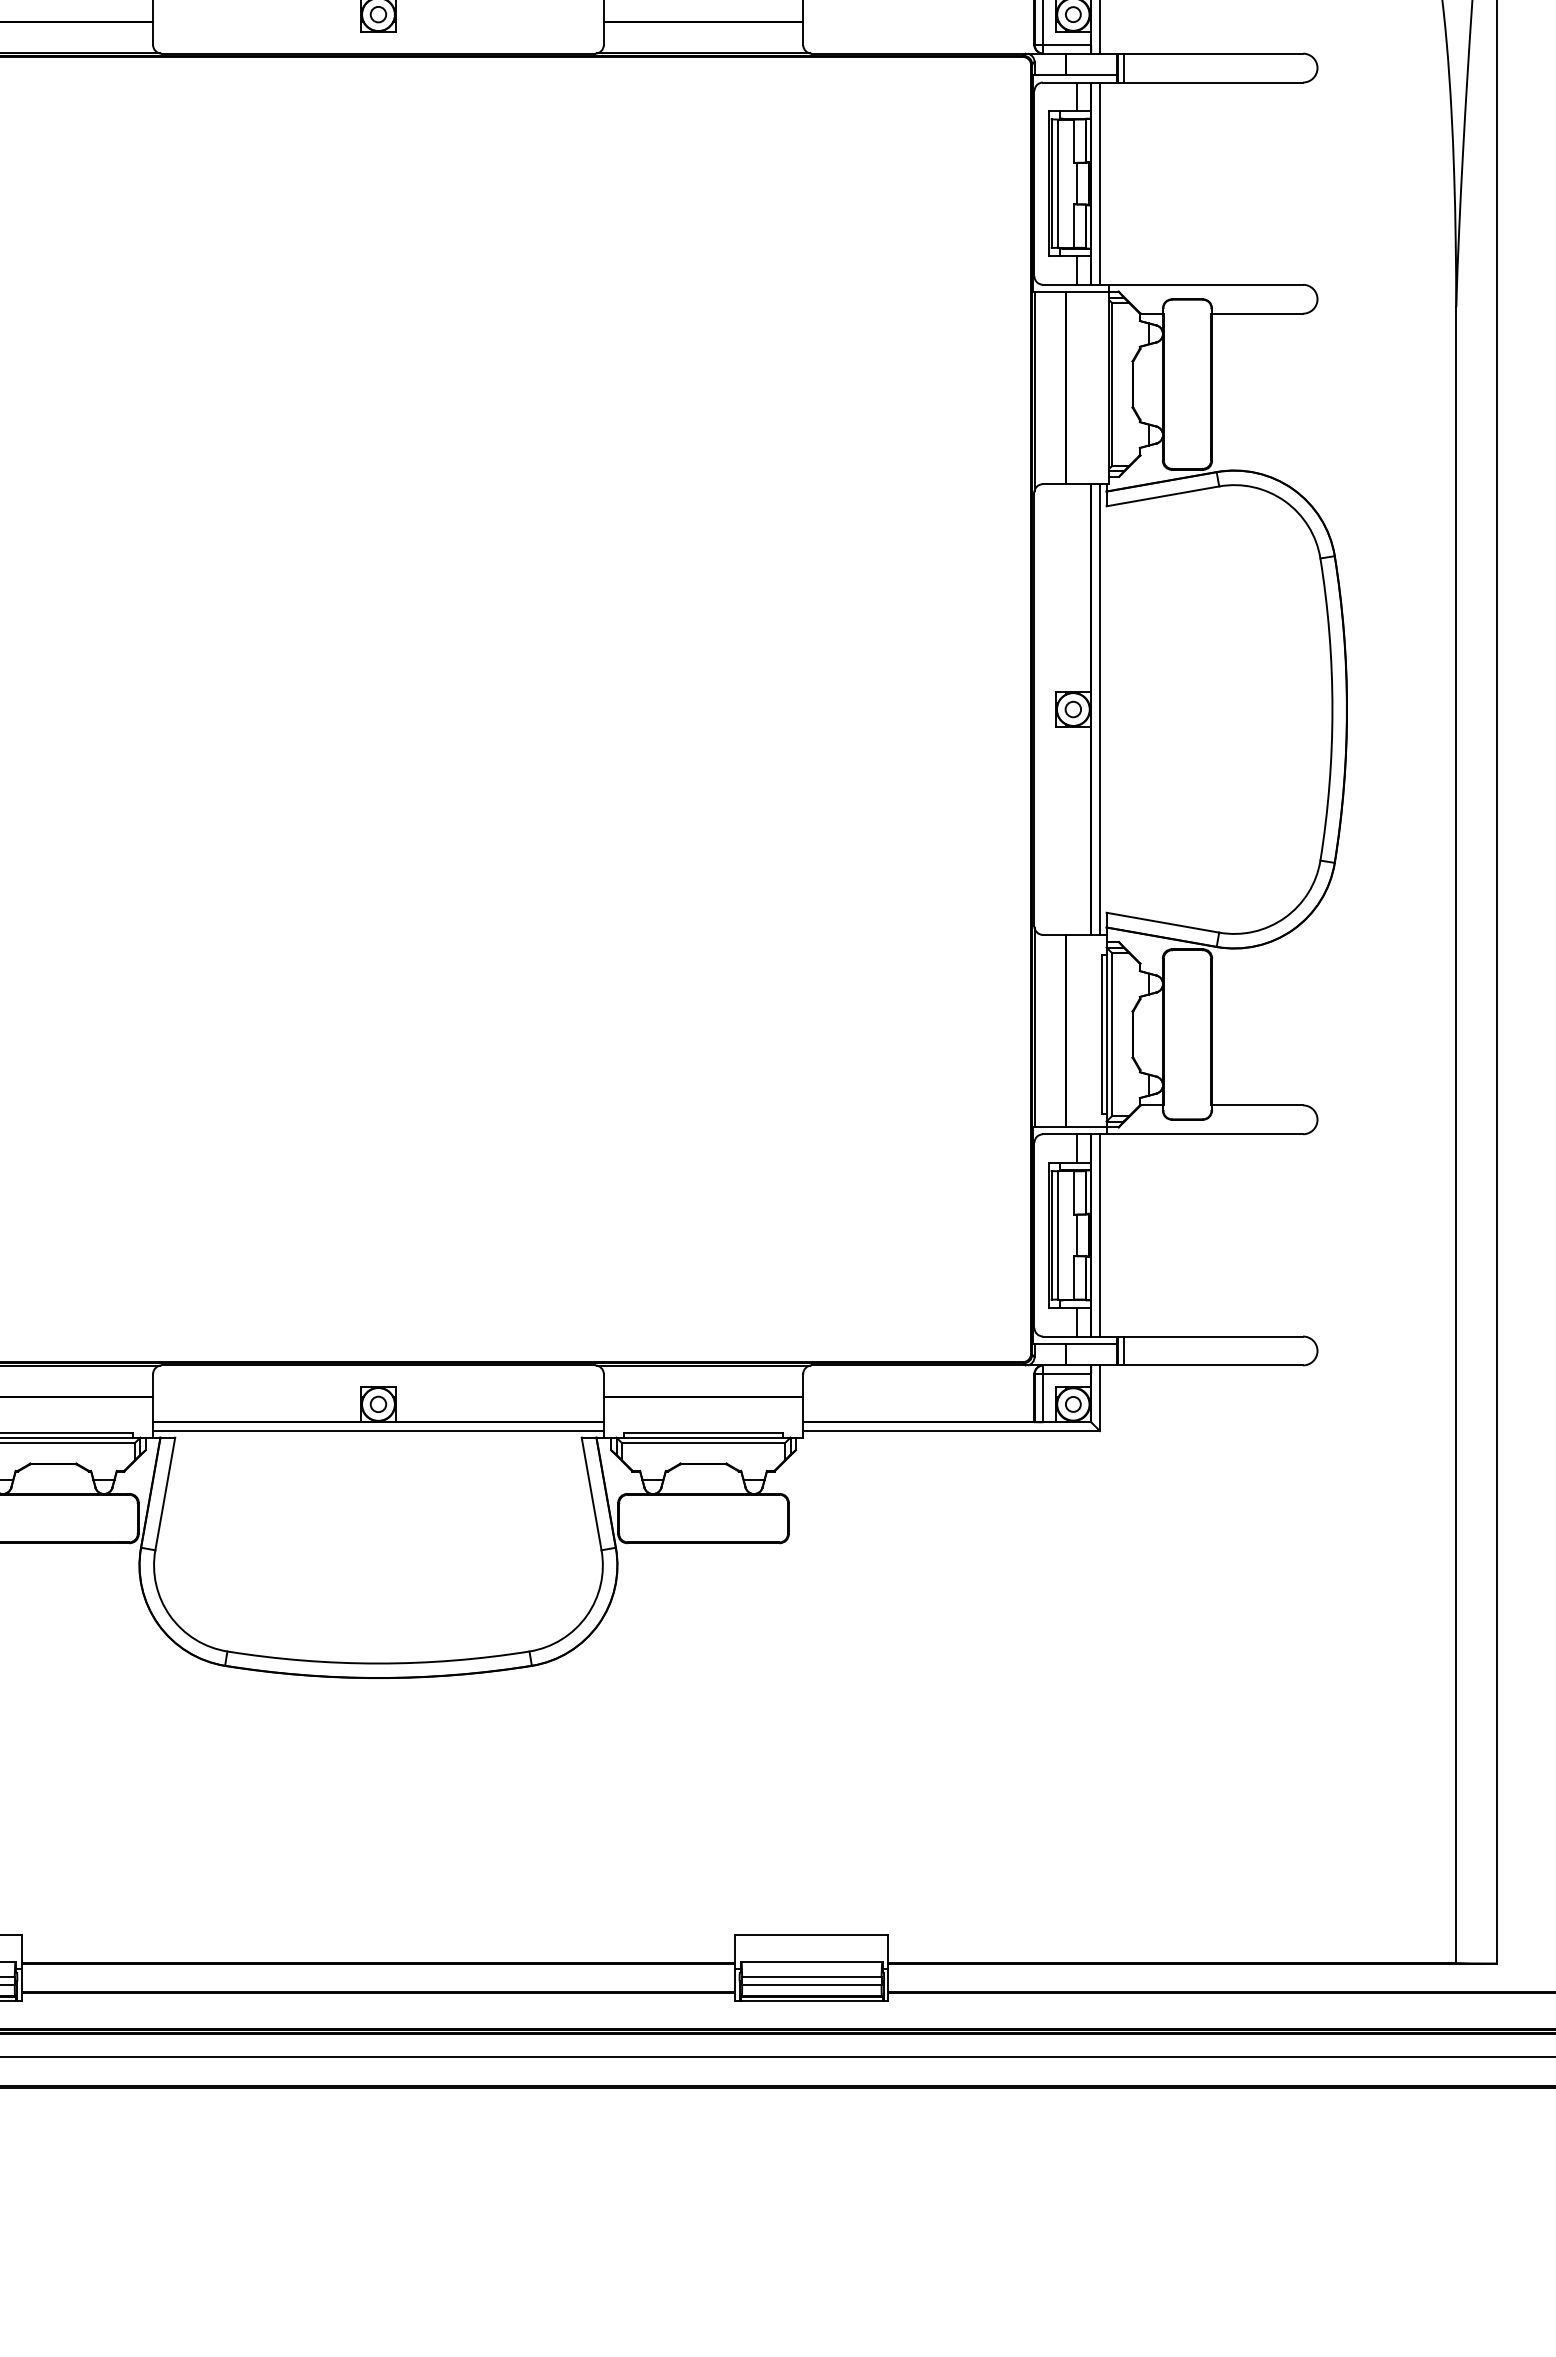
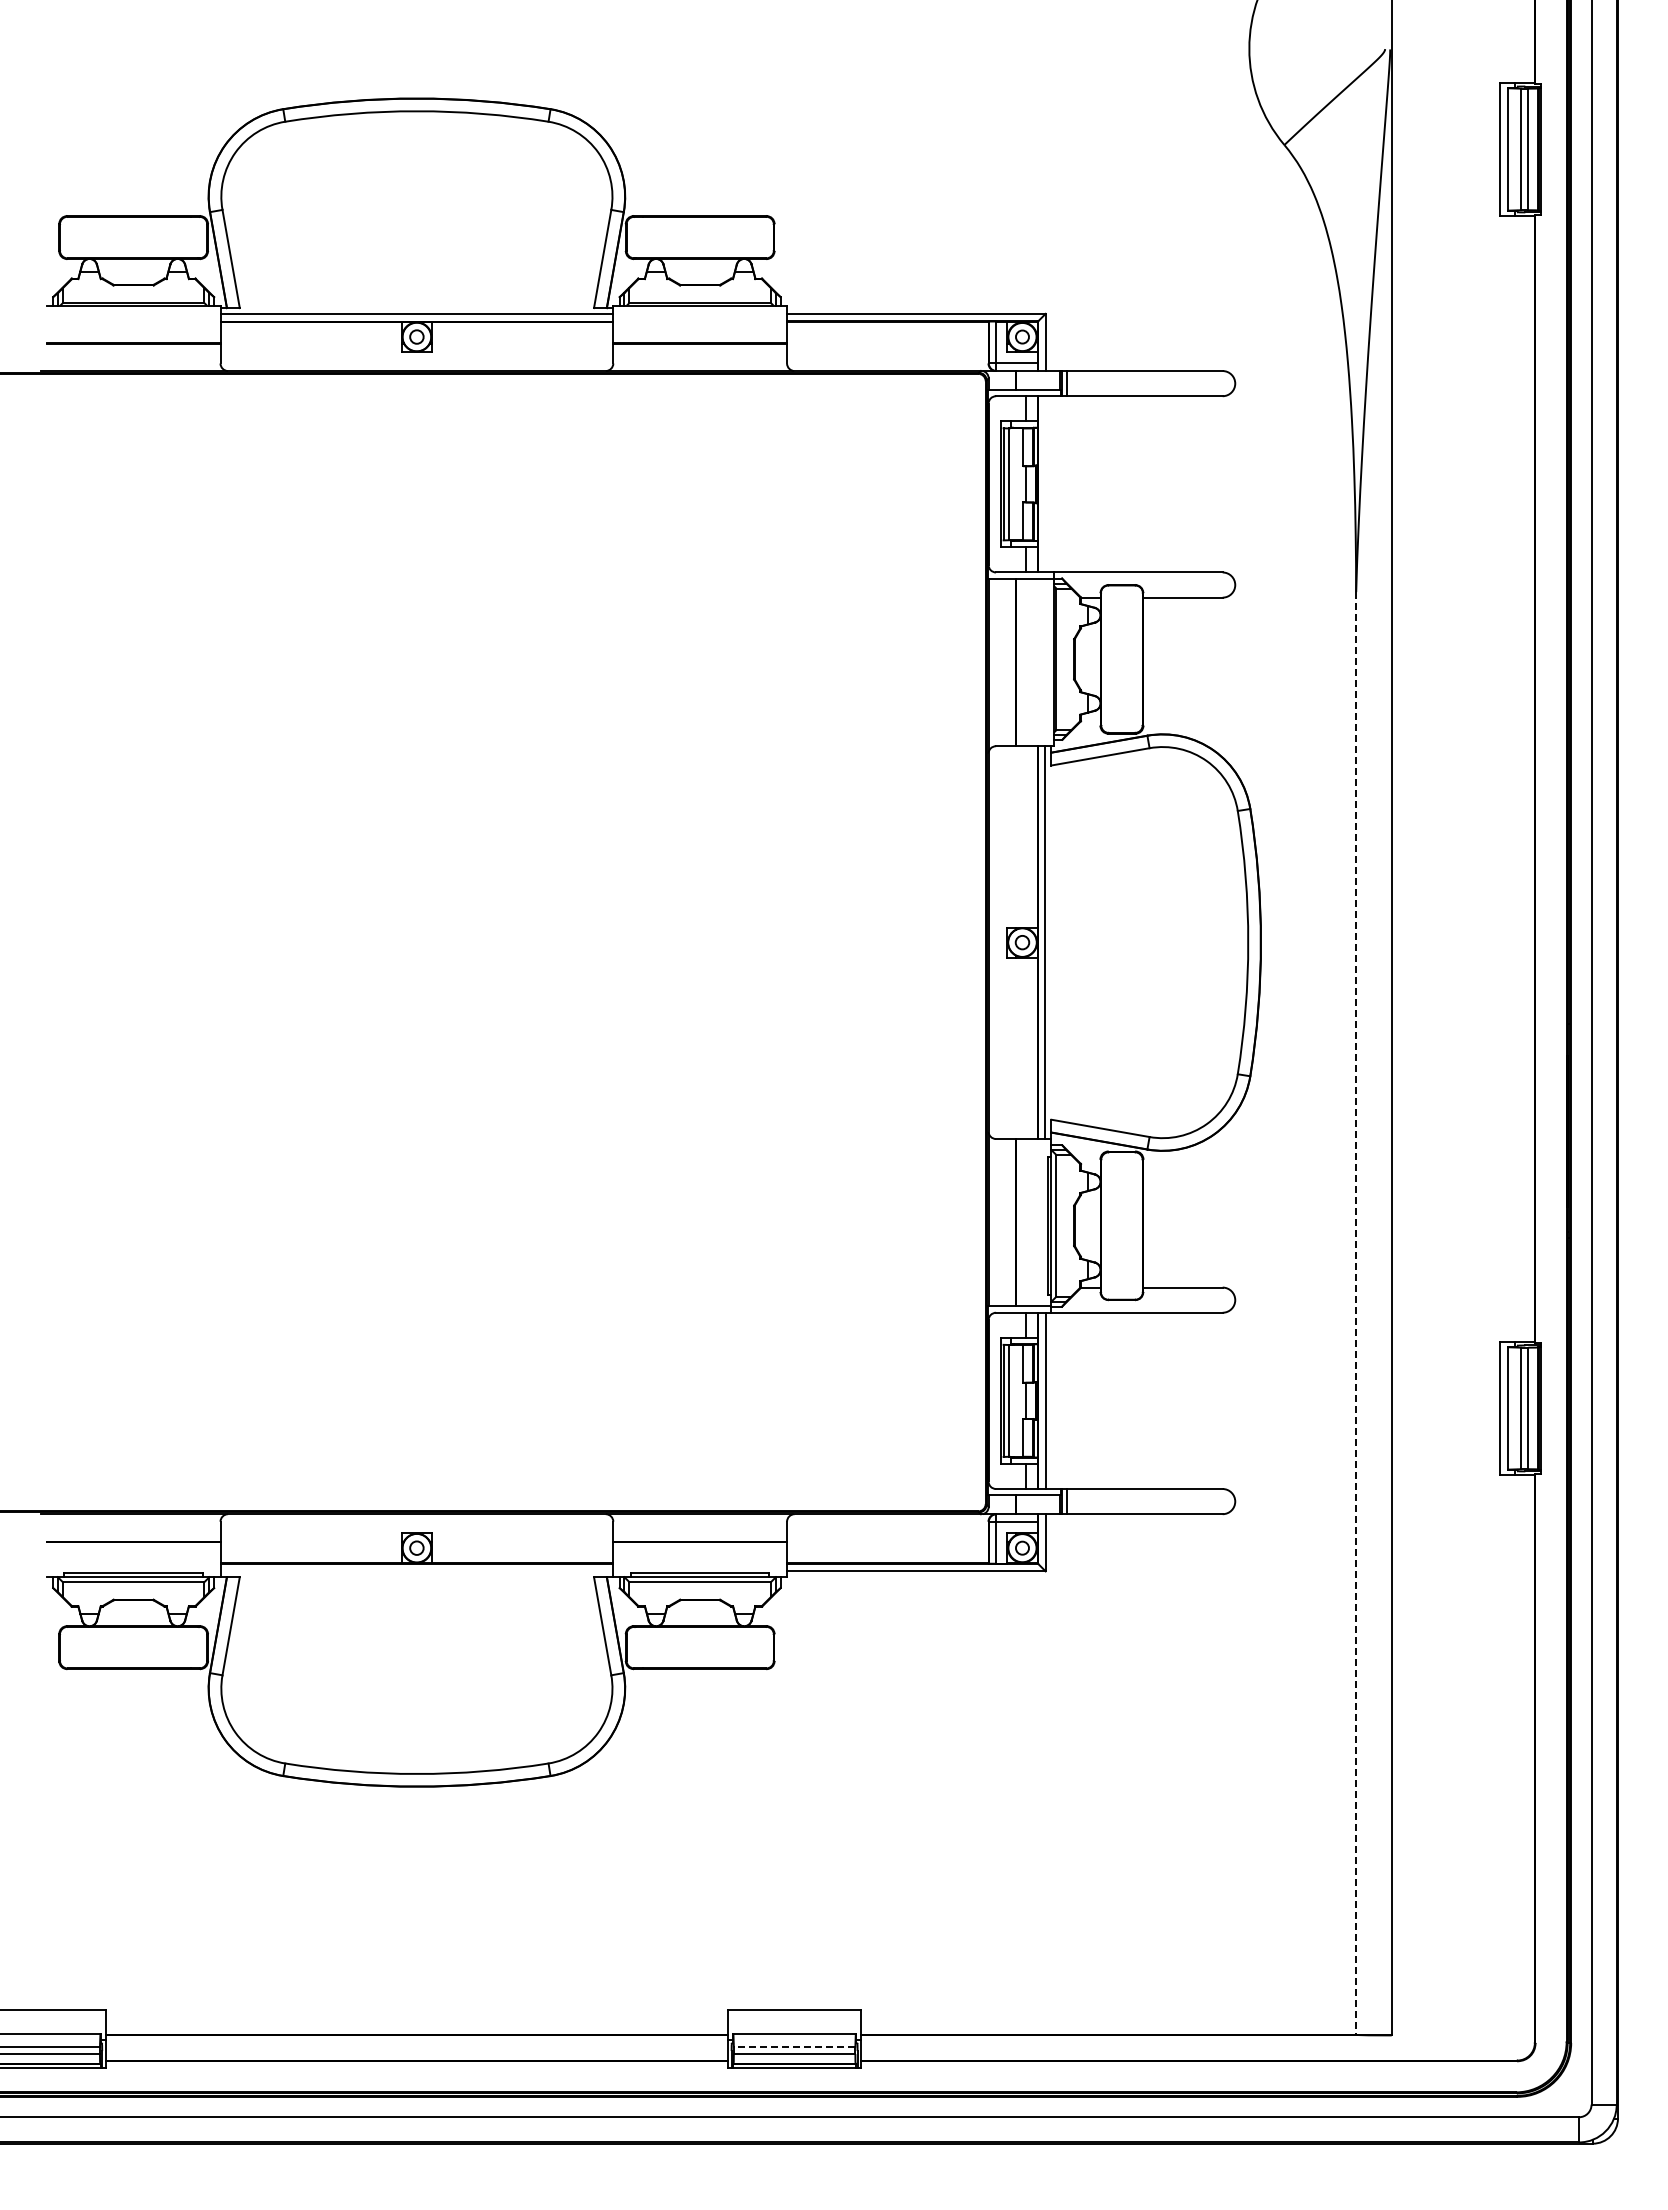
line: (1099, 183) -> (1045, 484), removed
line: (1456, 1136) -> (1356, 1314), solid -> dashed
line: (377, 1431) -> (416, 1571), removed
line: (811, 1976) -> (794, 2046), solid -> dashed

